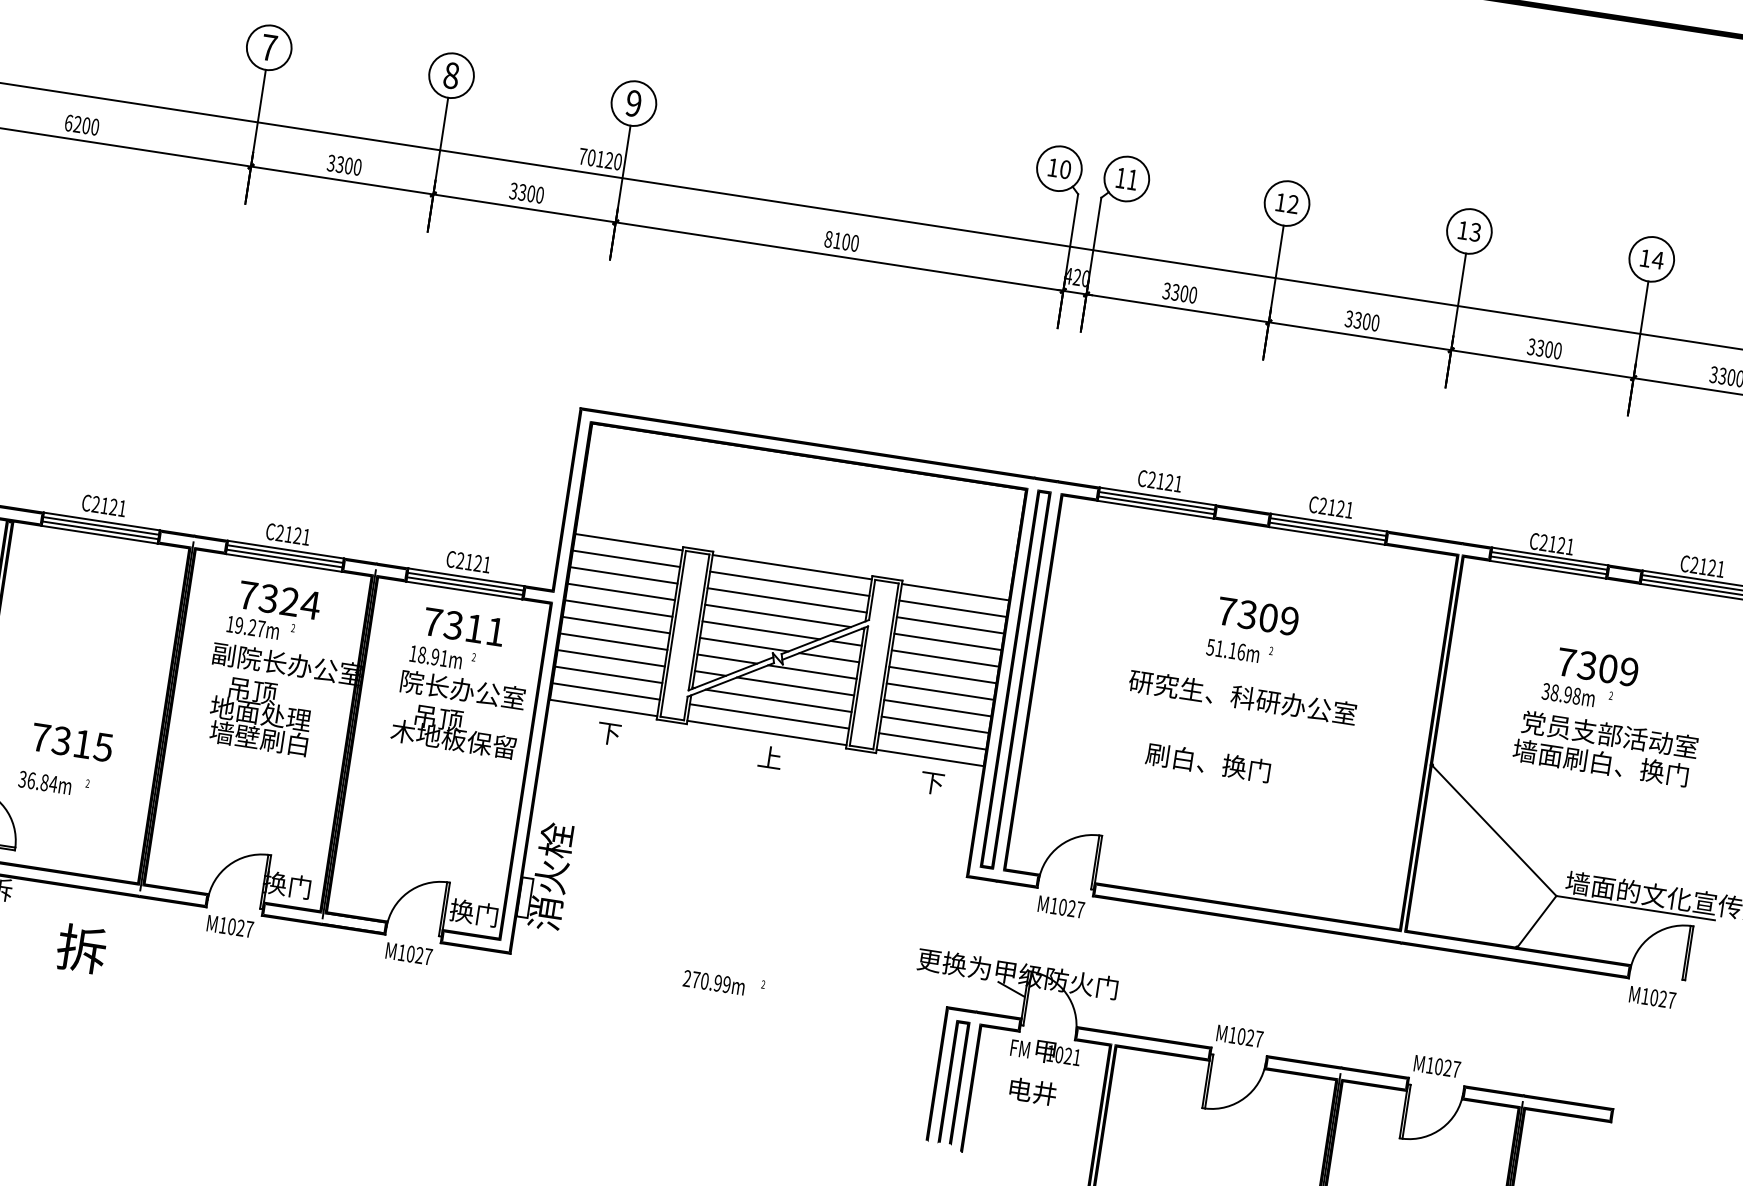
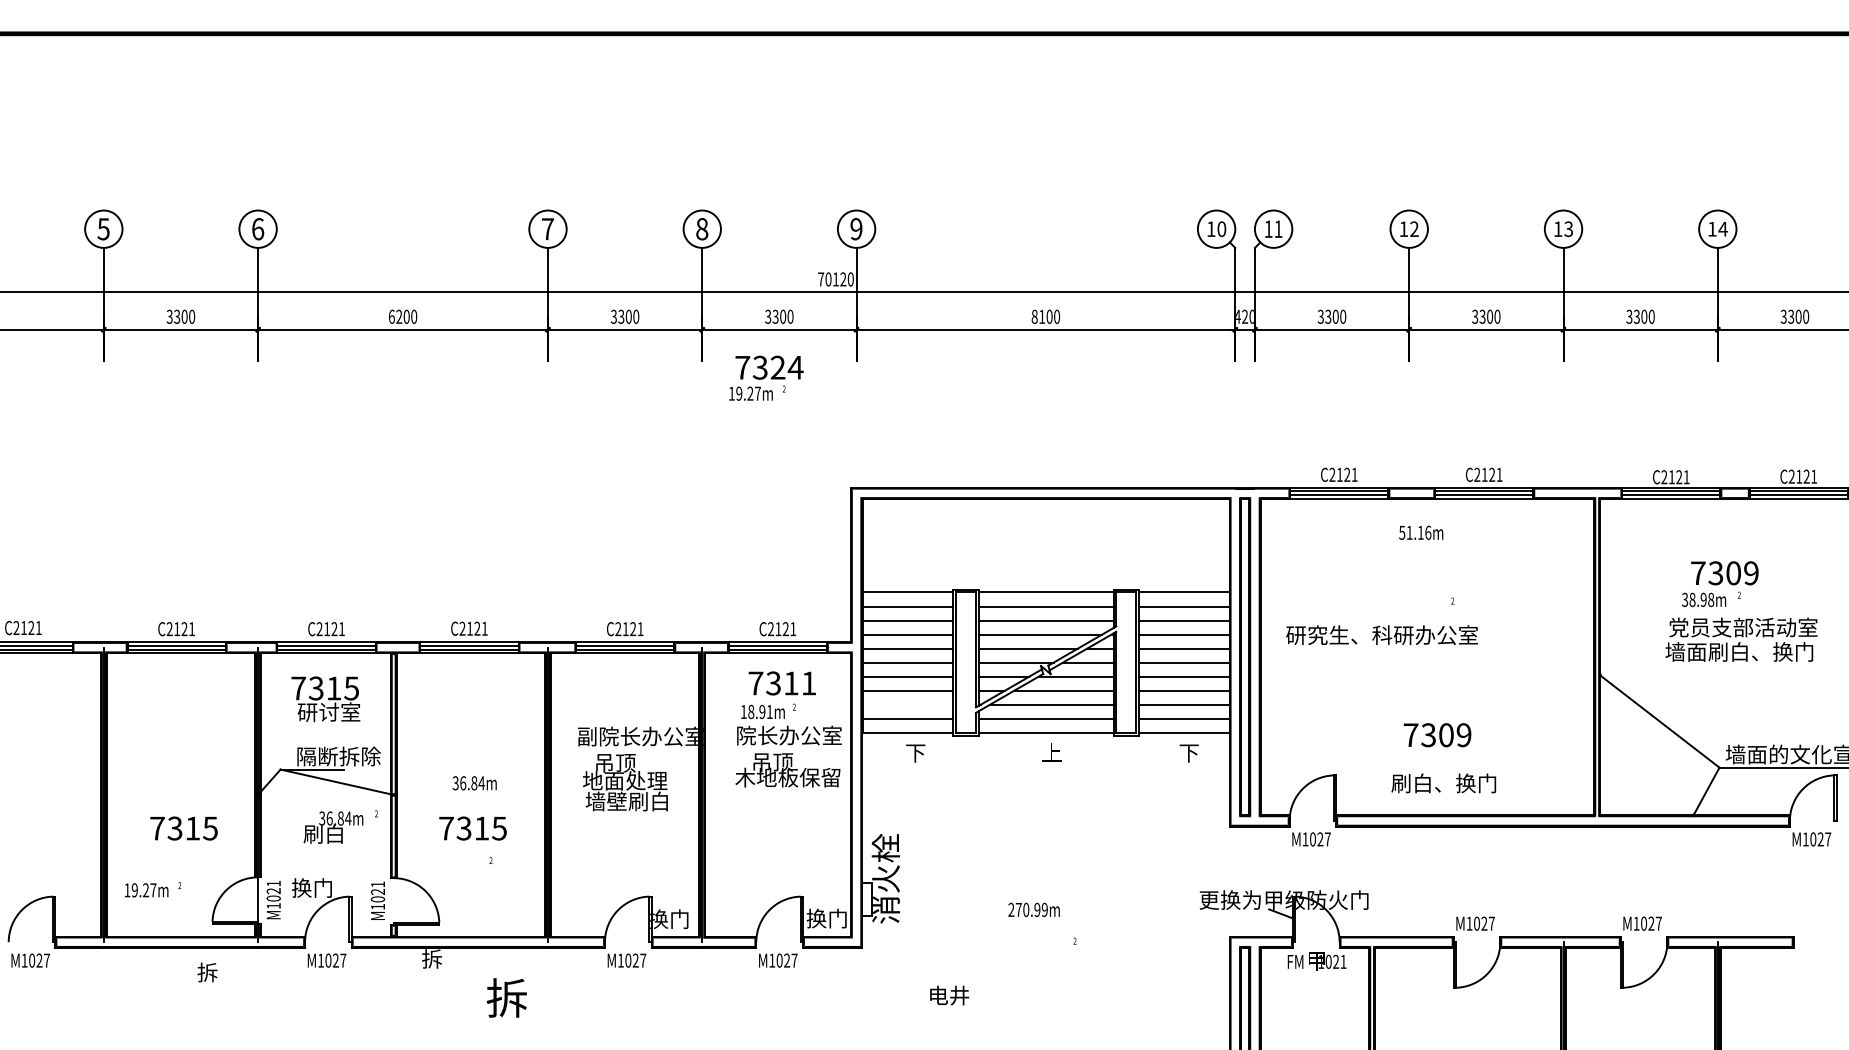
text: (274, 611) -> (766, 377), moved
text: (1258, 616) -> (1437, 735), moved
text: (1233, 650) -> (1421, 532), moved
line: (608, 674) -> (907, 704), removed
text: (1242, 696) -> (1381, 634), moved
text: (1207, 762) -> (1443, 783), moved
text: (44, 783) -> (474, 783), moved
text: (713, 982) -> (1033, 909), moved
text: (1032, 1091) -> (949, 995), moved

